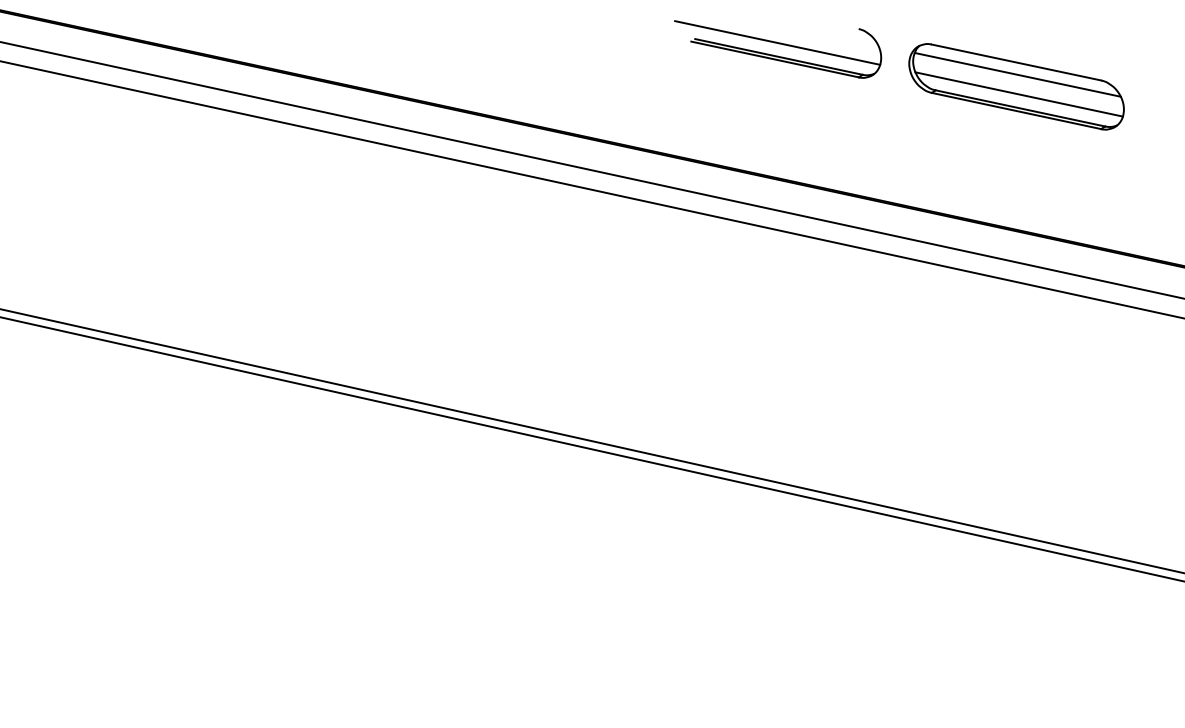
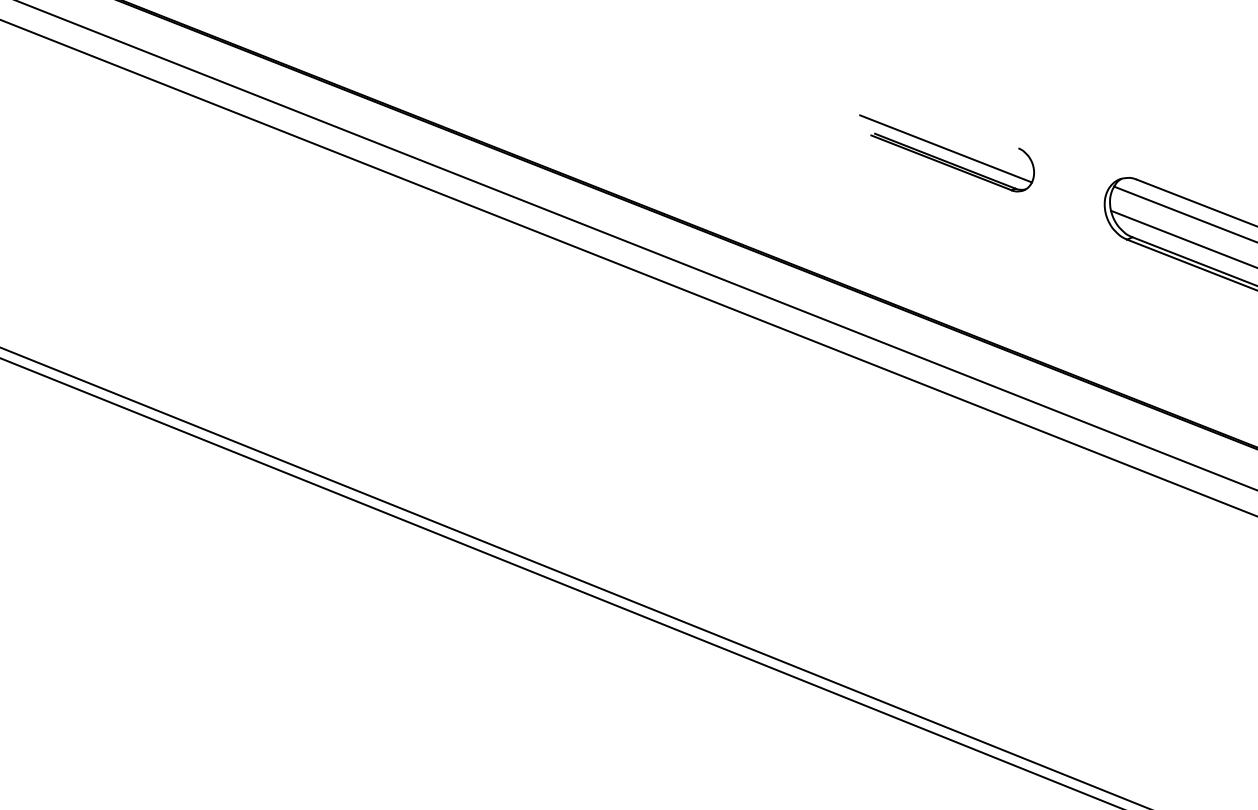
part: (778, 49) -> (945, 154), size x0.7

